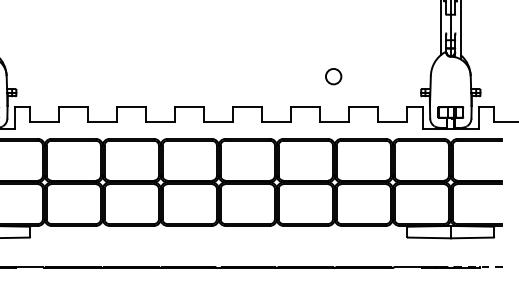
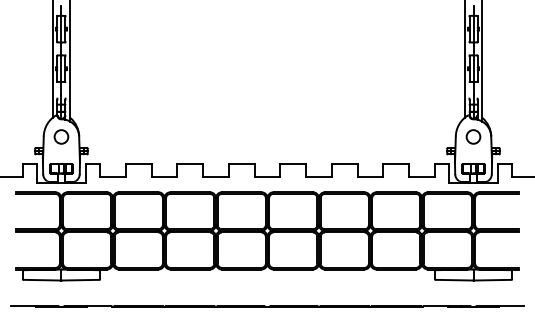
circle: (333, 76) -> (473, 136), moved
line: (481, 266) -> (500, 305), dashed -> solid

